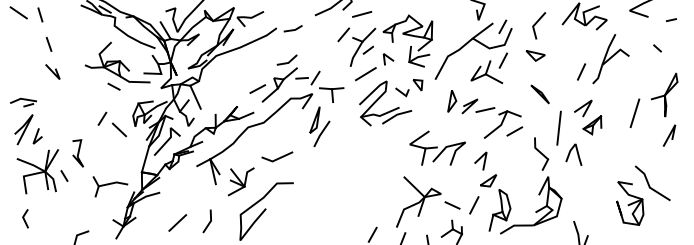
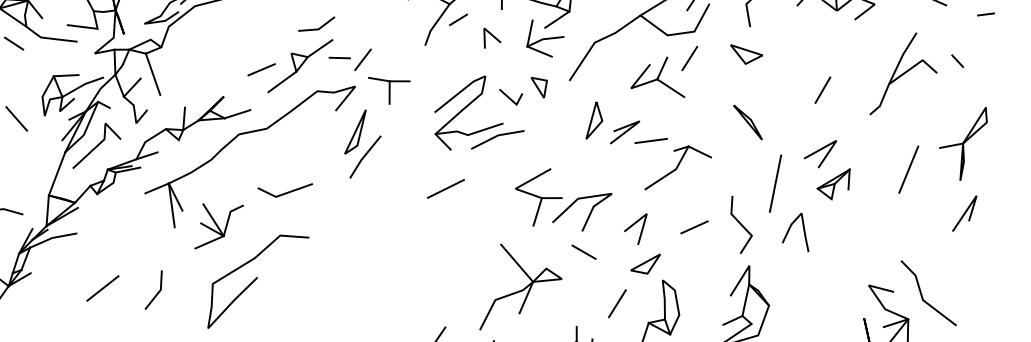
part: (610, 59) -> (904, 75), moved
line: (365, 74) -> (445, 189), moved
line: (514, 131) -> (694, 227), moved
line: (452, 205) -> (584, 252), moved

